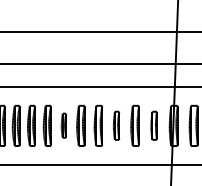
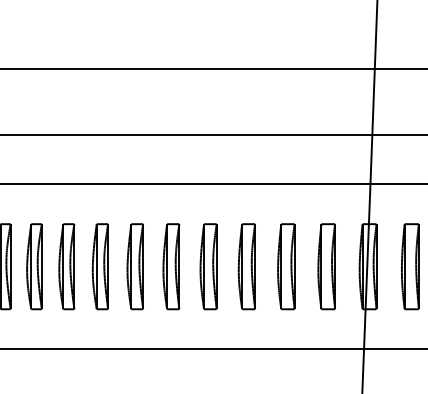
part: (63, 125) -> (134, 265), size x1.67
part: (116, 125) -> (246, 265), size x1.43
part: (153, 125) -> (325, 265), size x1.43

